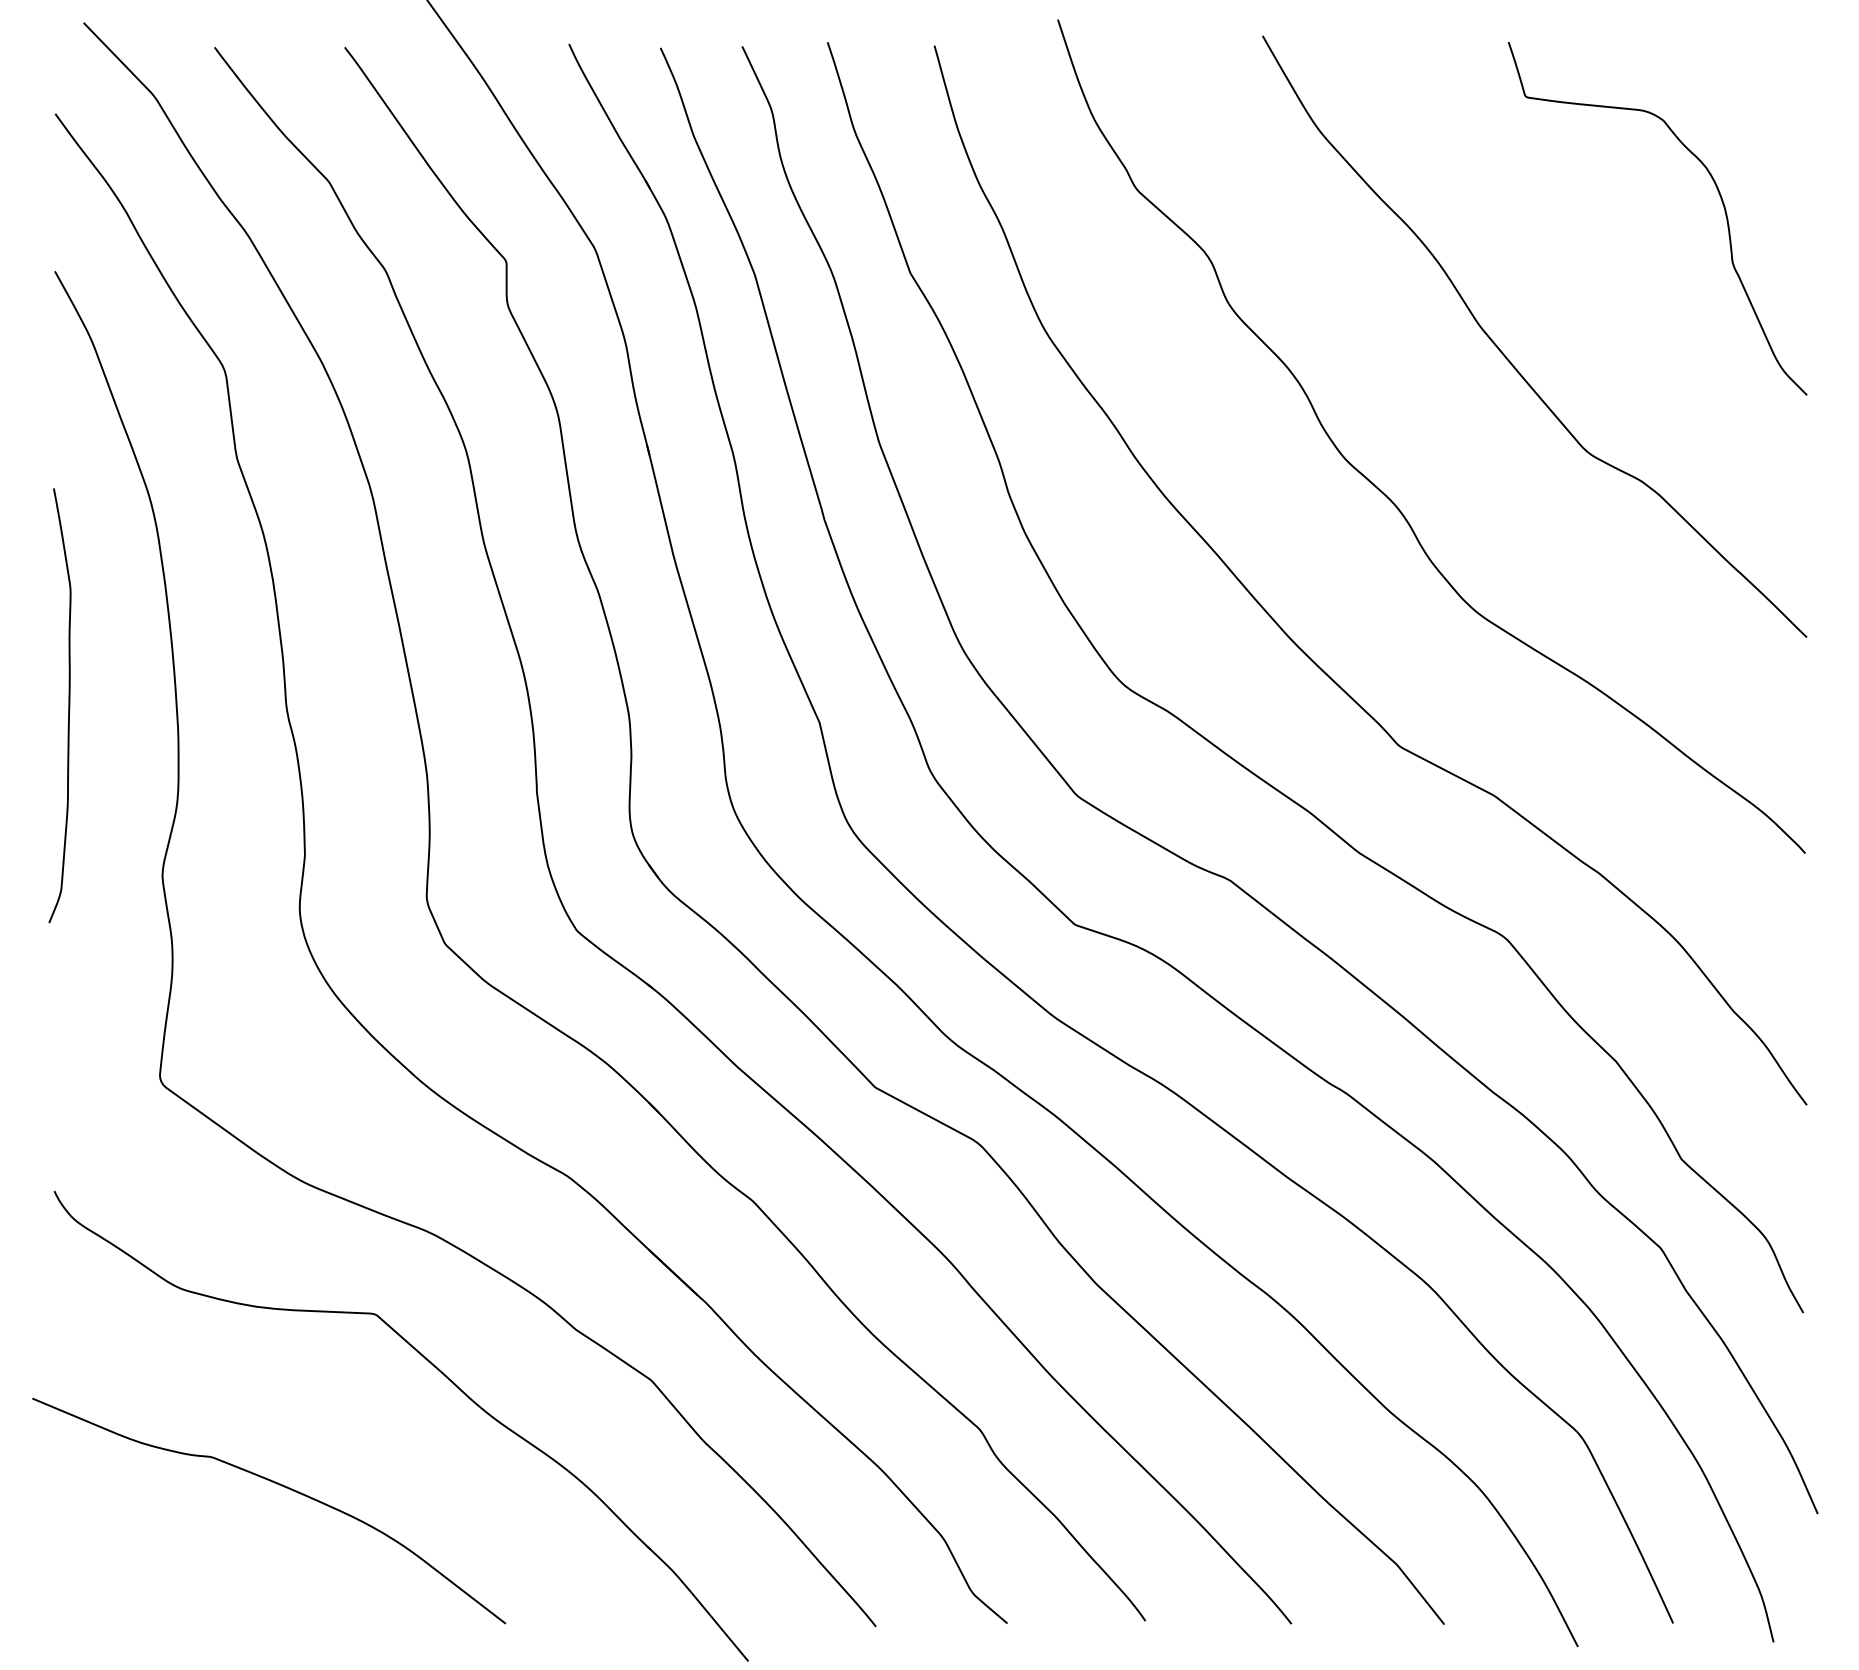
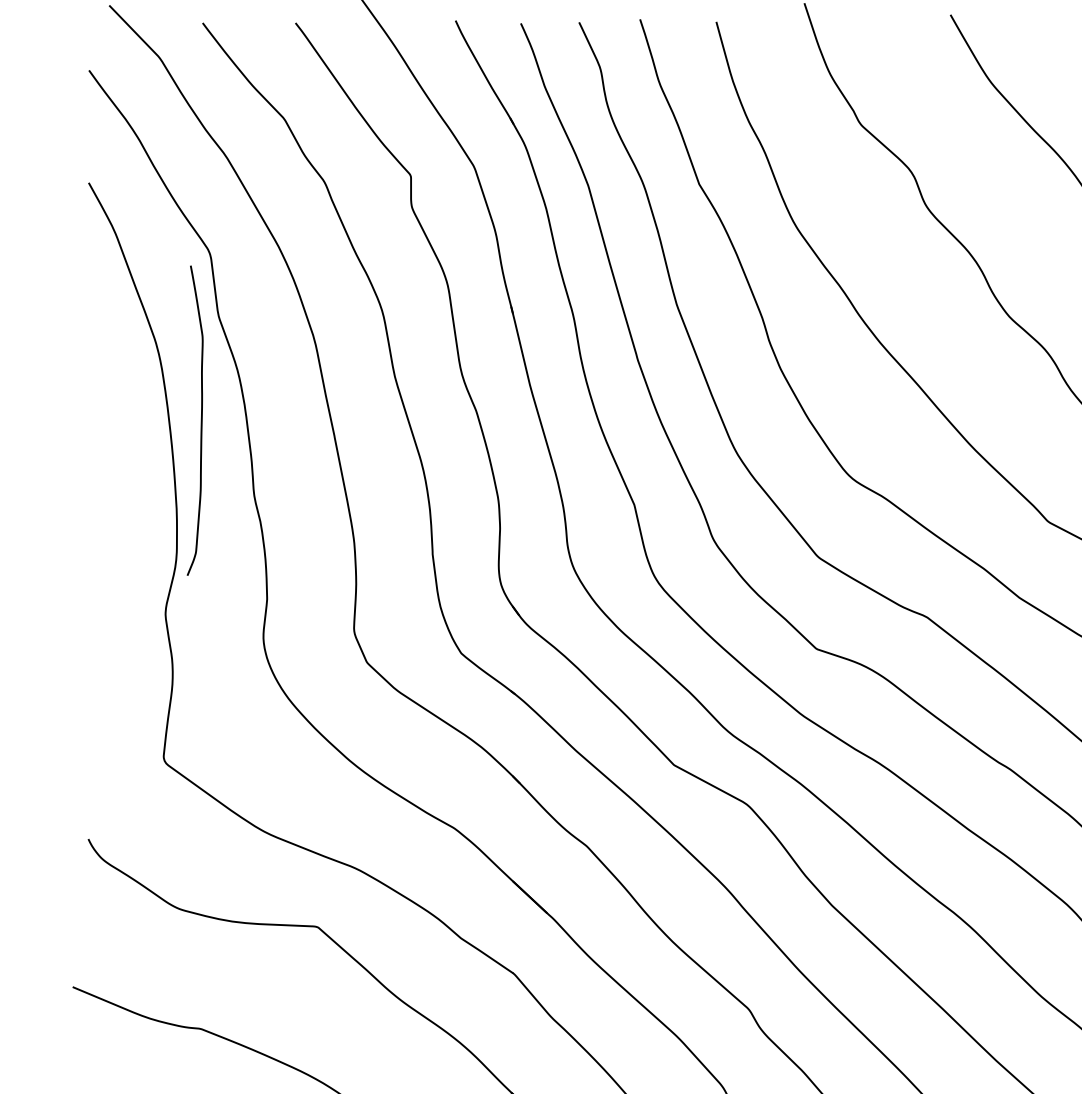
curve: (68, 705) -> (201, 420), moved

